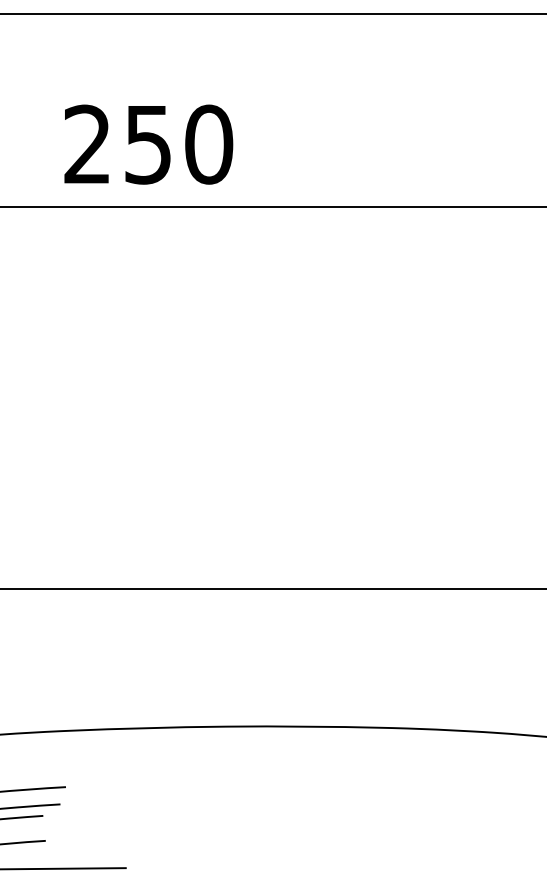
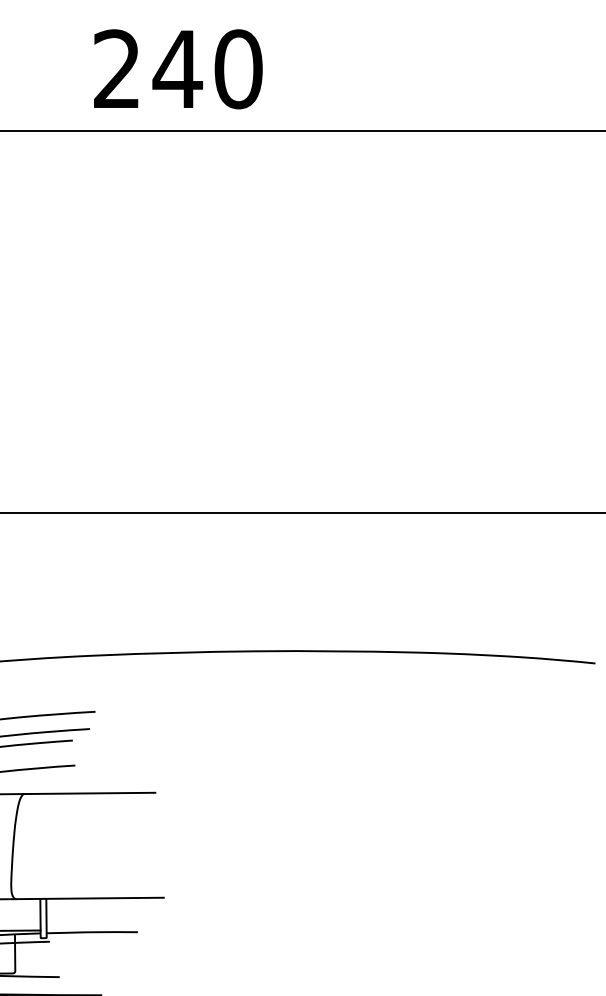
text: (147, 144) -> (177, 69), 250 -> 240

